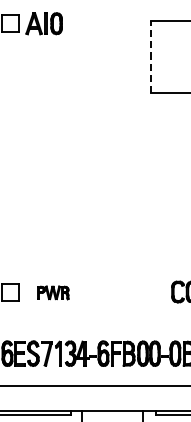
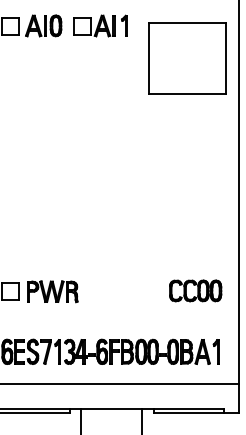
part: (101, 23) -> (100, 25), added
line: (151, 56) -> (149, 58), dashed -> solid
part: (53, 292) -> (52, 291), size x1.67

